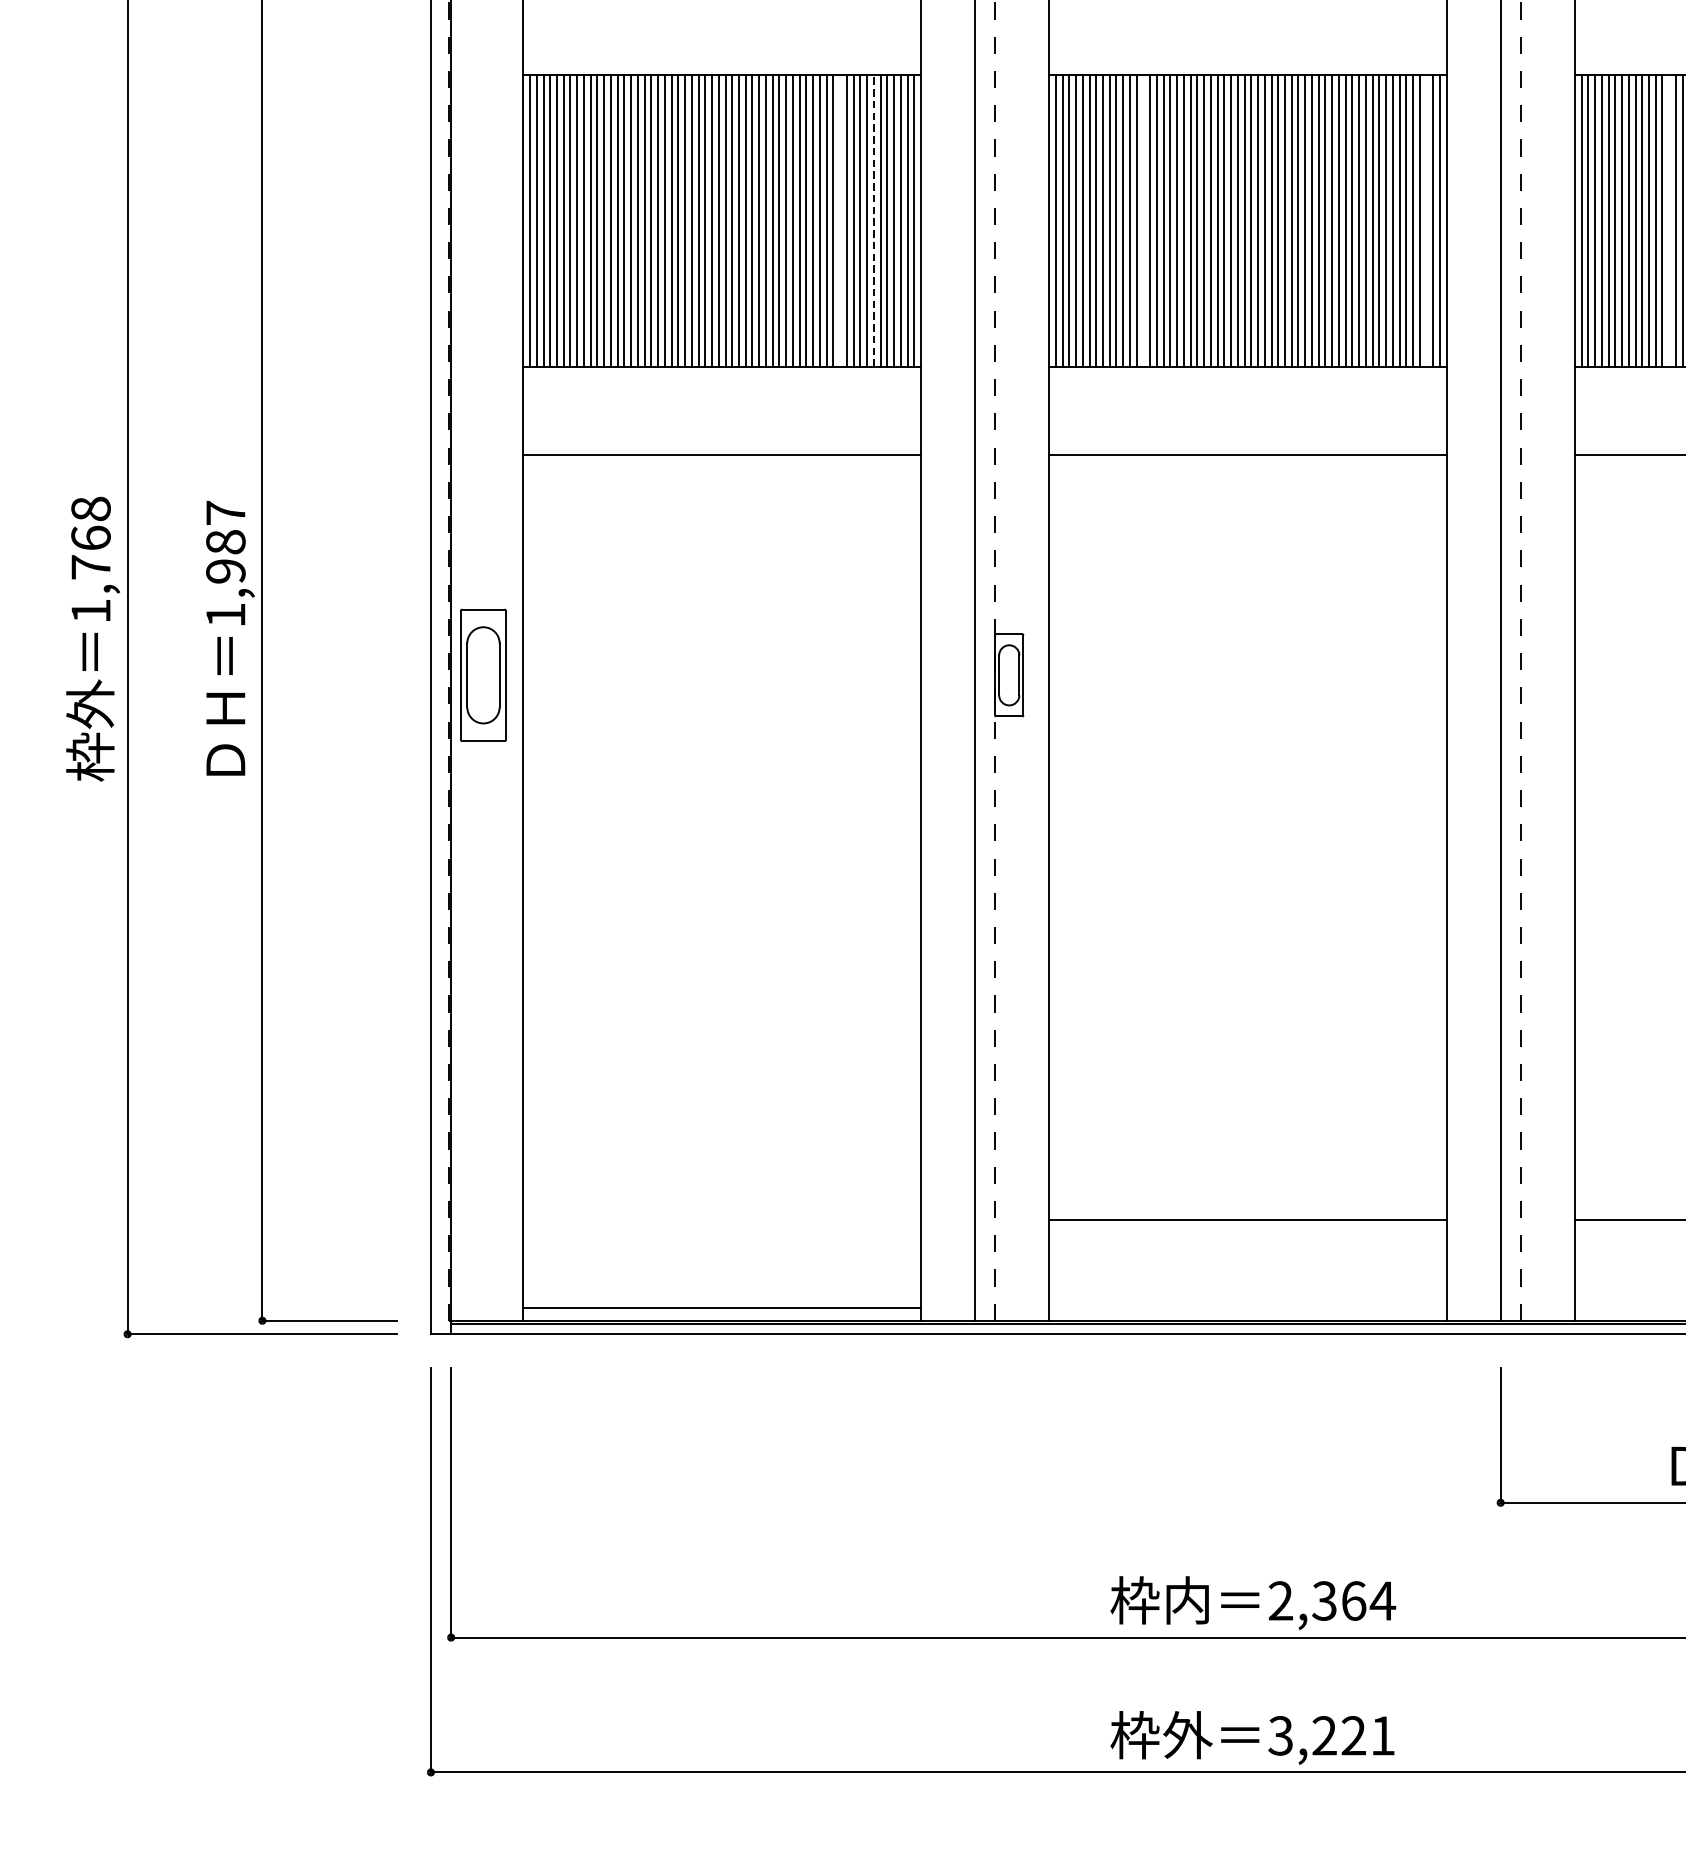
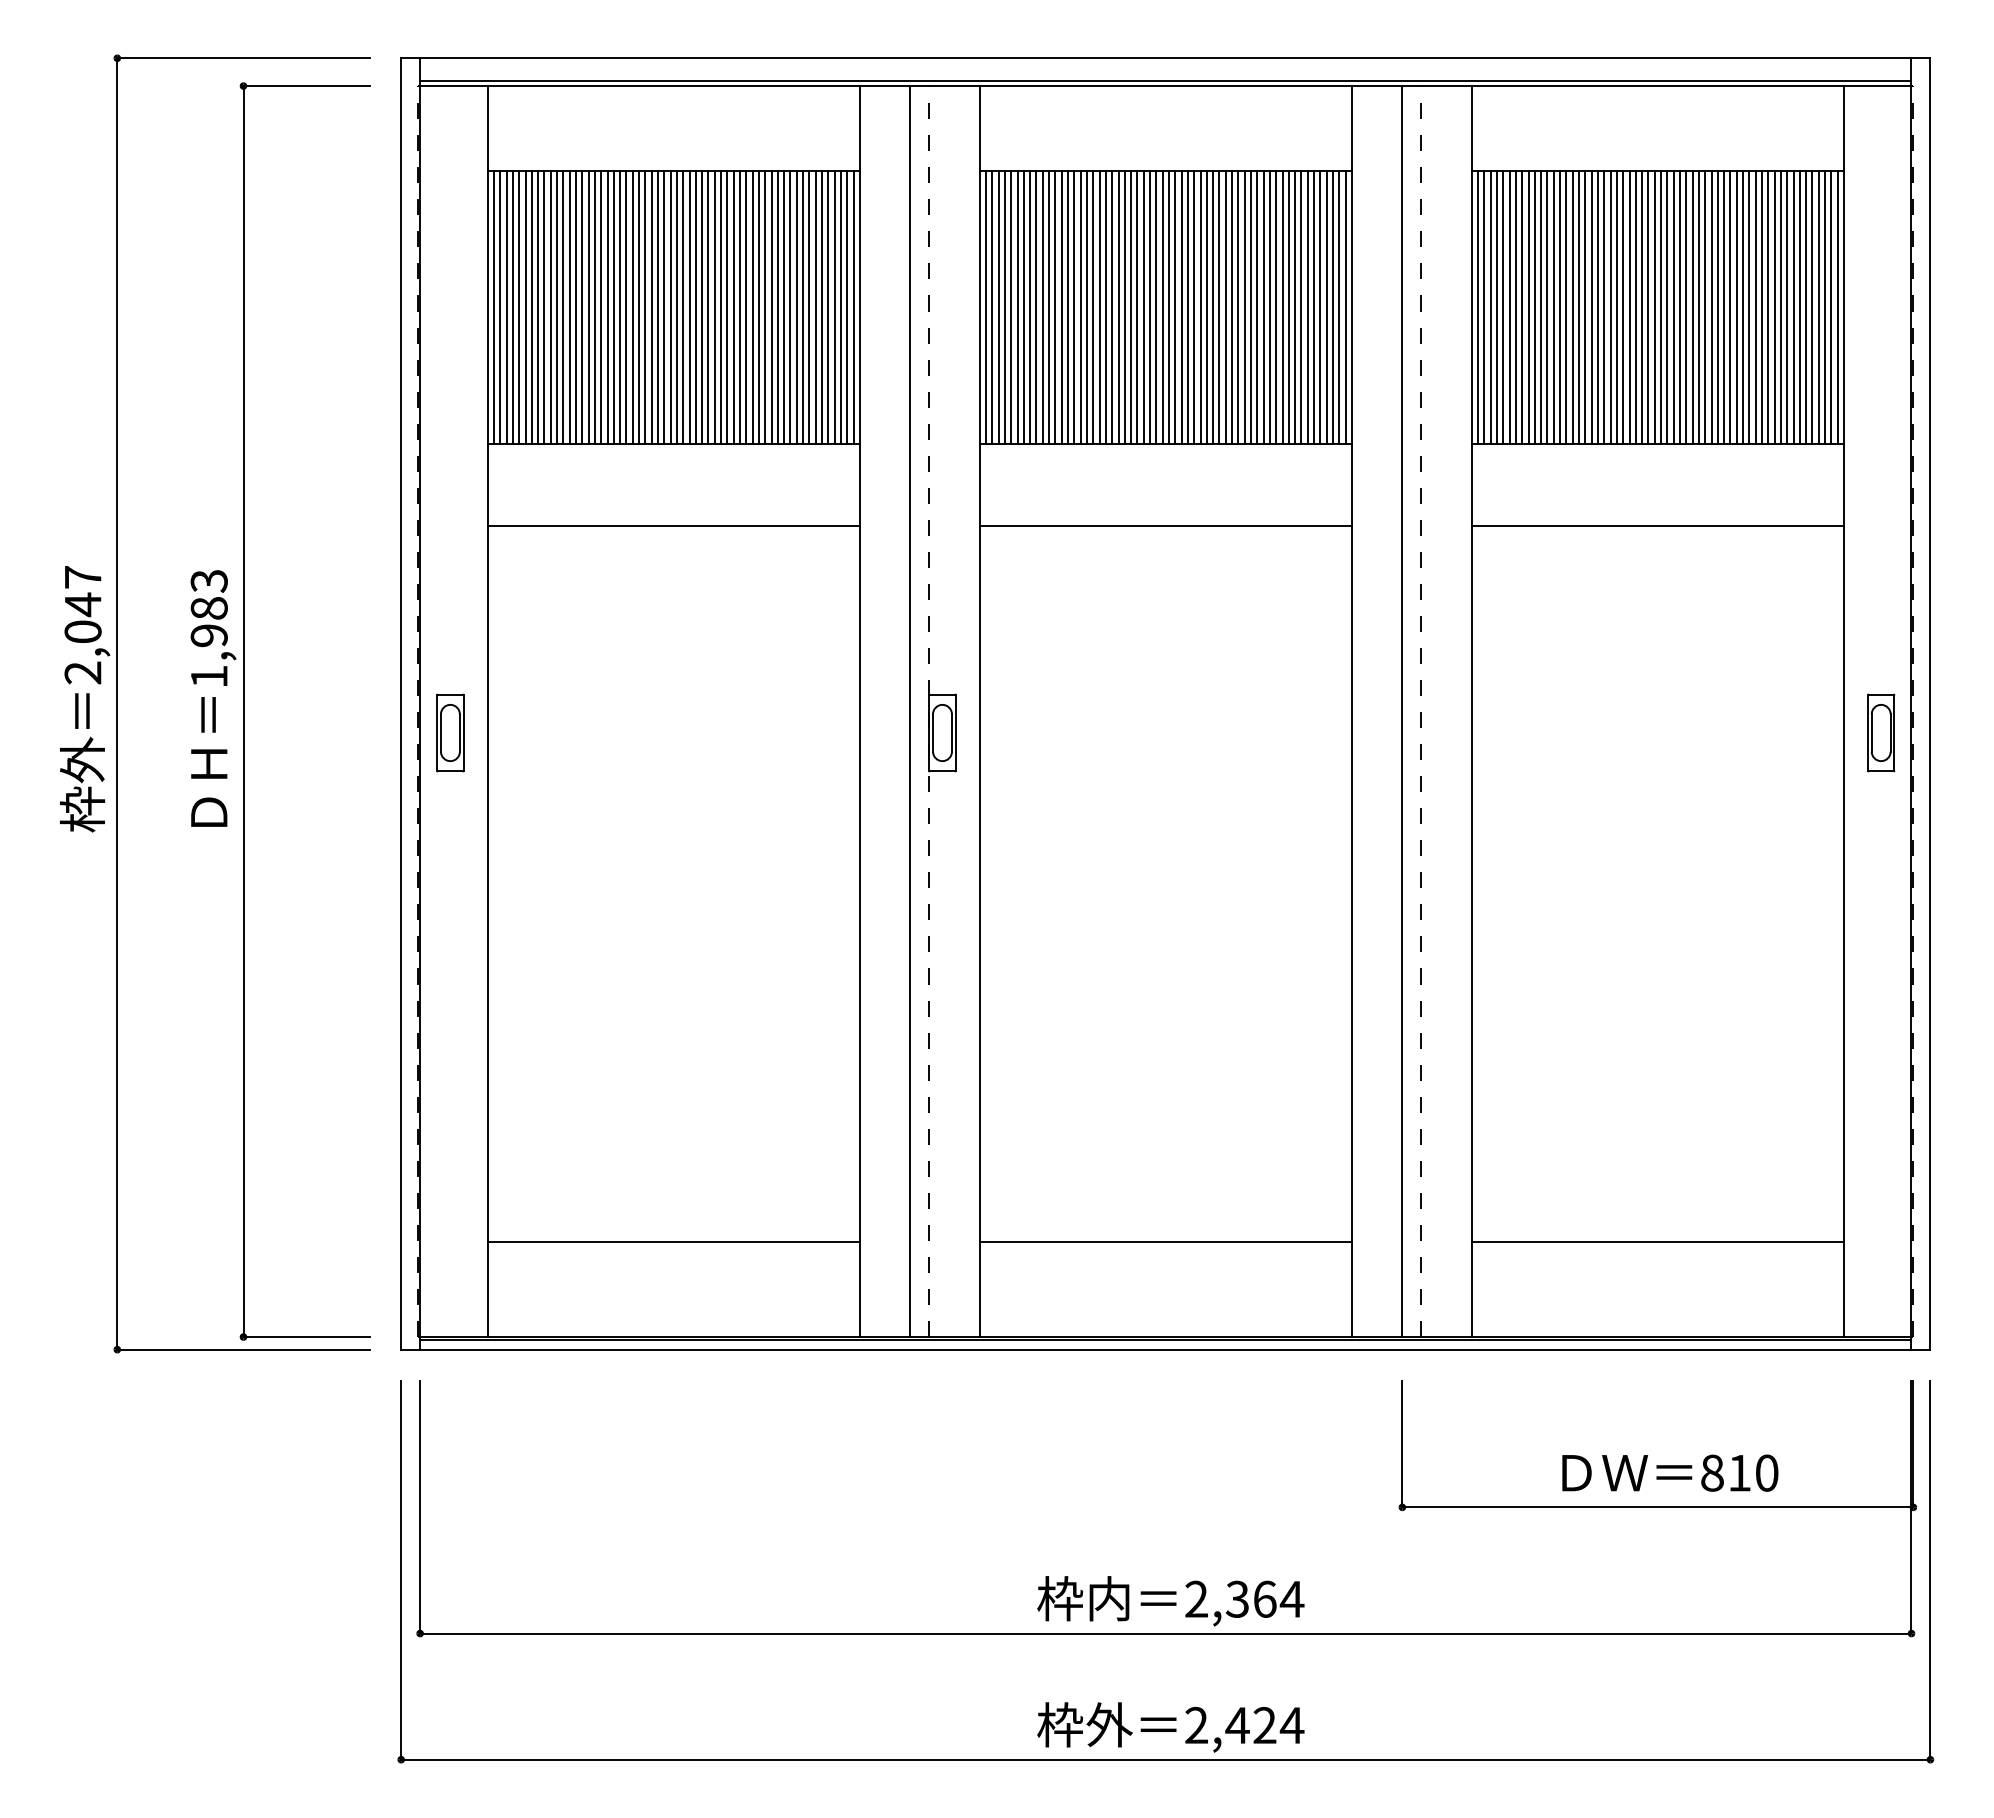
line: (840, 220) -> (784, 307), added
line: (873, 220) -> (815, 307), dashed -> solid
line: (1143, 220) -> (1068, 307), added
line: (1426, 220) -> (1332, 307), added
line: (1669, 220) -> (1560, 307), added
text: (225, 512) -> (208, 580), 1,987 -> 1,983
text: (90, 560) -> (82, 625), 1,768 -> 2,047
part: (483, 674) -> (450, 732), size x0.62
line: (721, 1308) -> (673, 1242), moved
text: (1331, 1735) -> (1244, 1725), 3,221 -> 2,424

